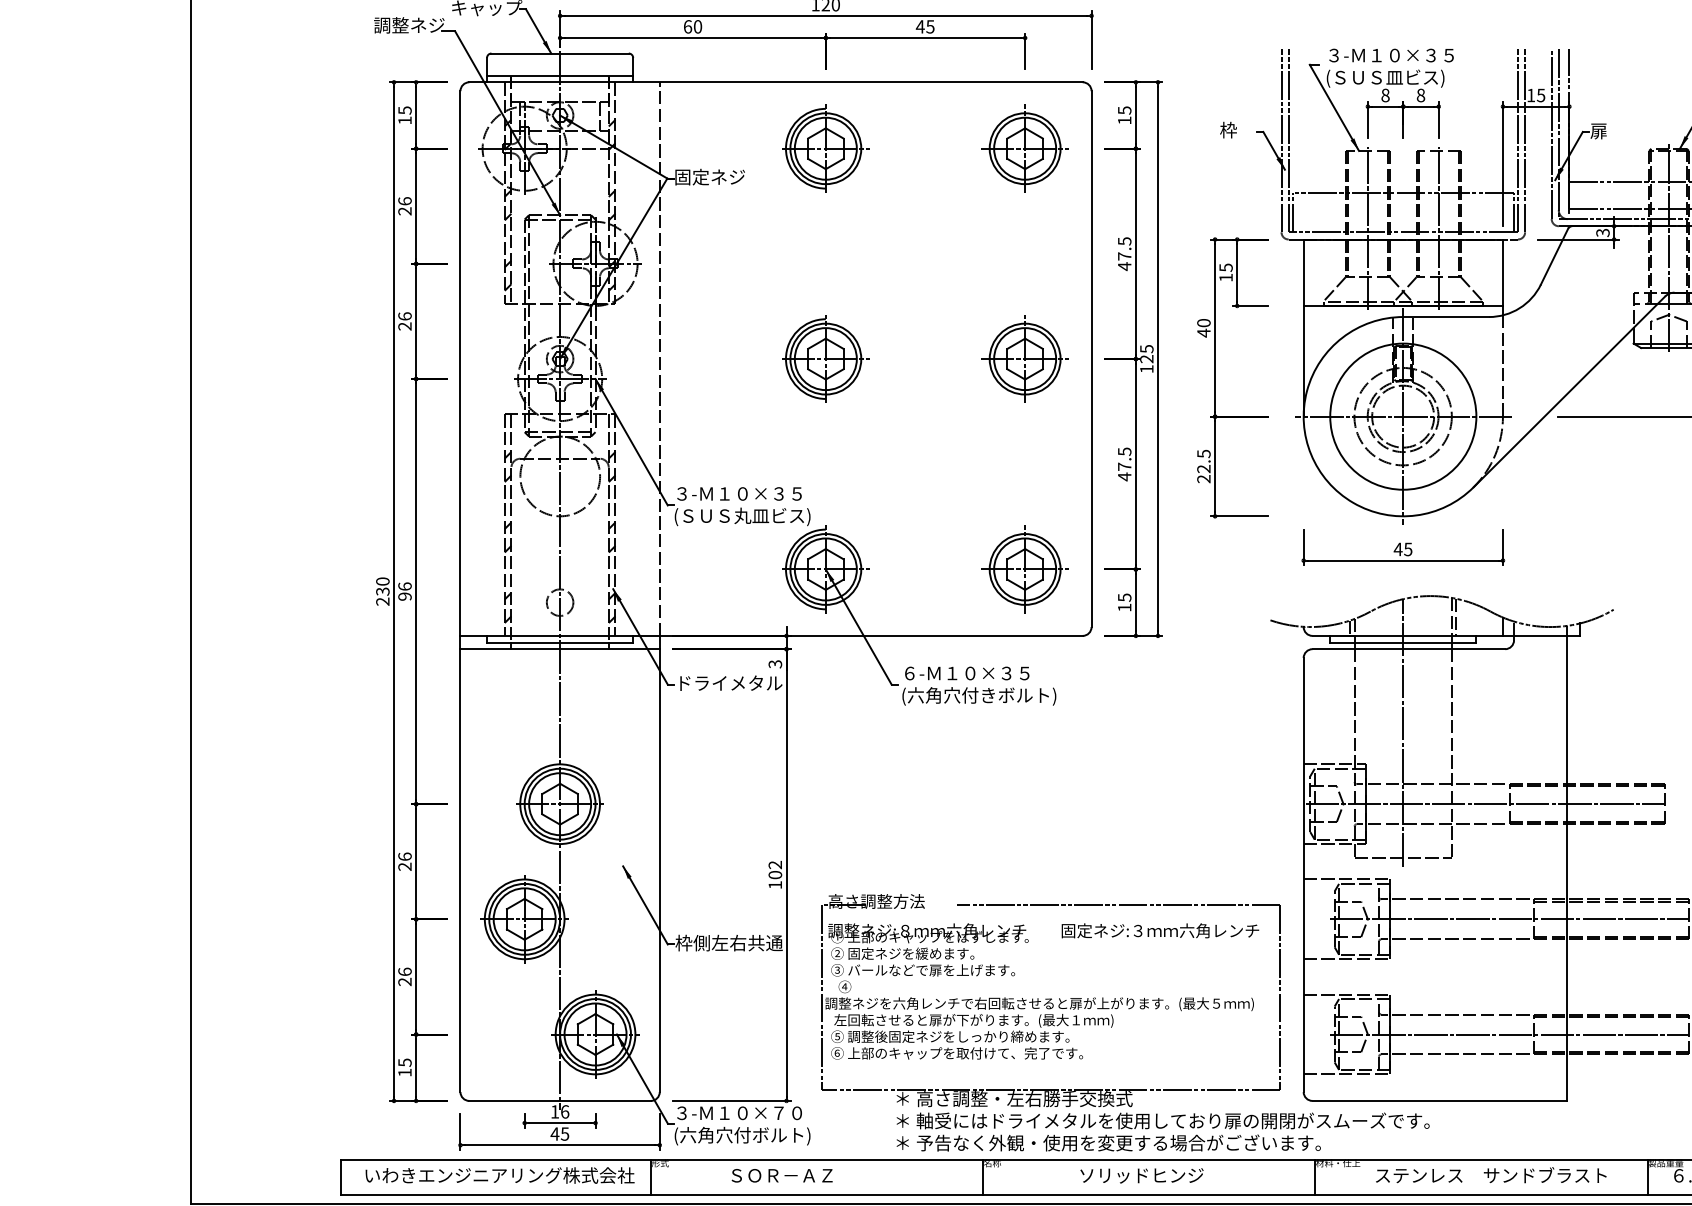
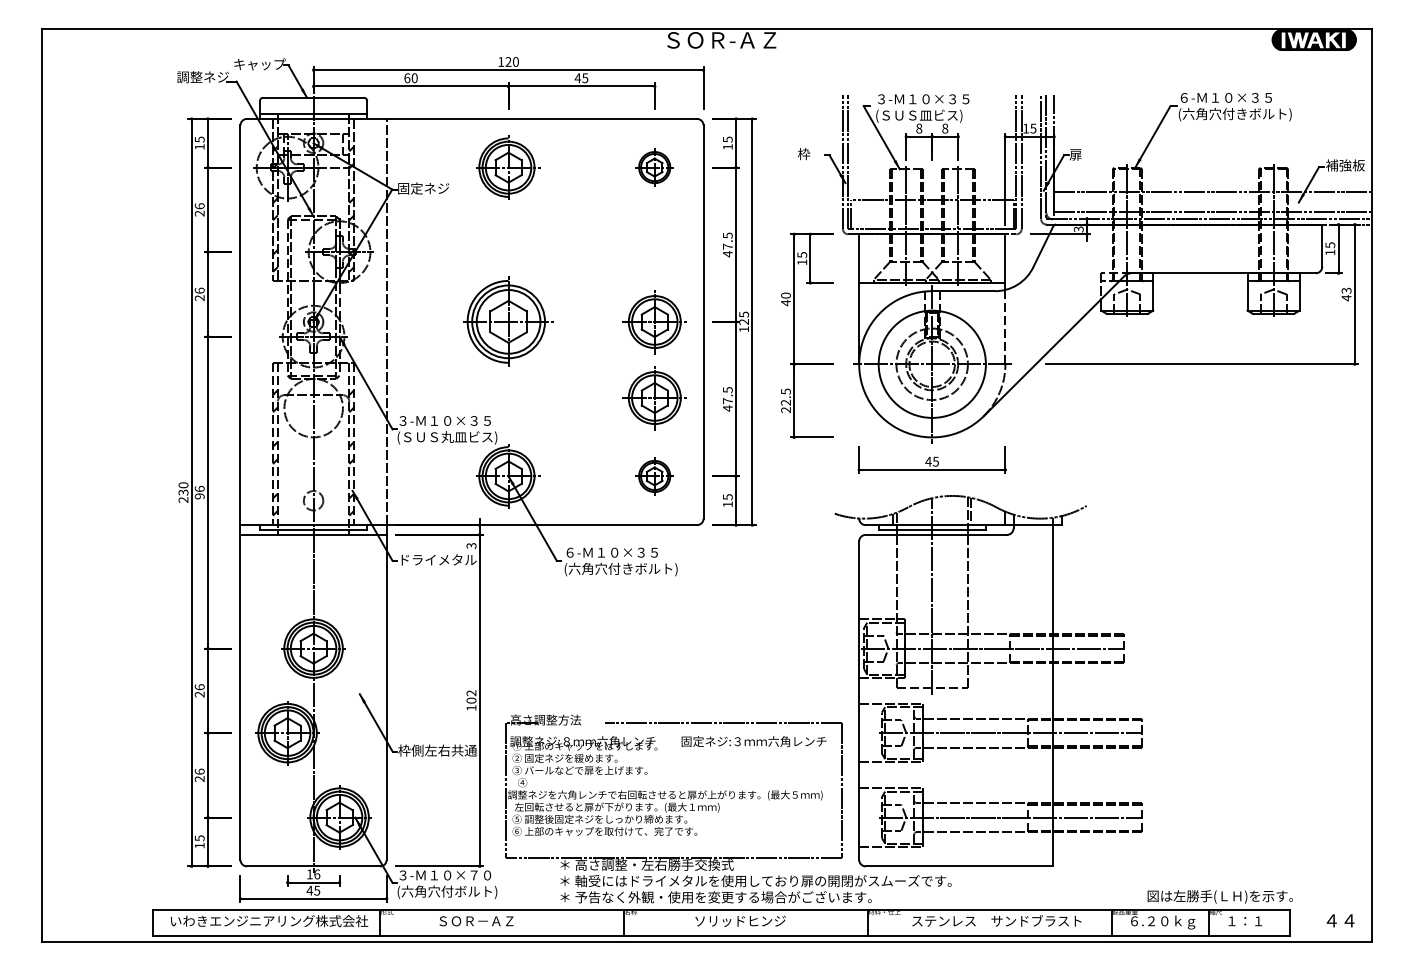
part: (1024, 148) -> (654, 167), size x0.6
part: (825, 359) -> (508, 322), size x1.4
part: (1024, 463) -> (654, 398), added
part: (1024, 569) -> (654, 476), size x0.6

